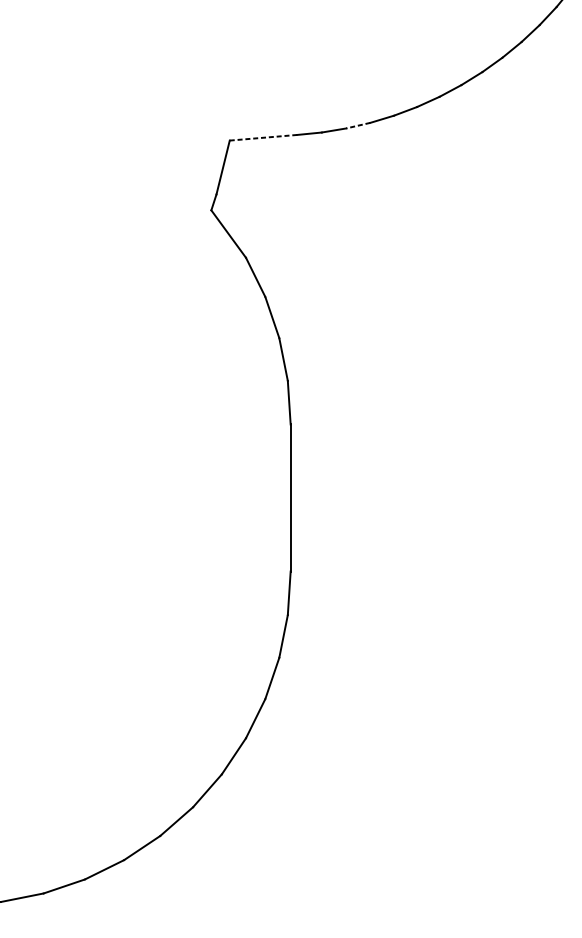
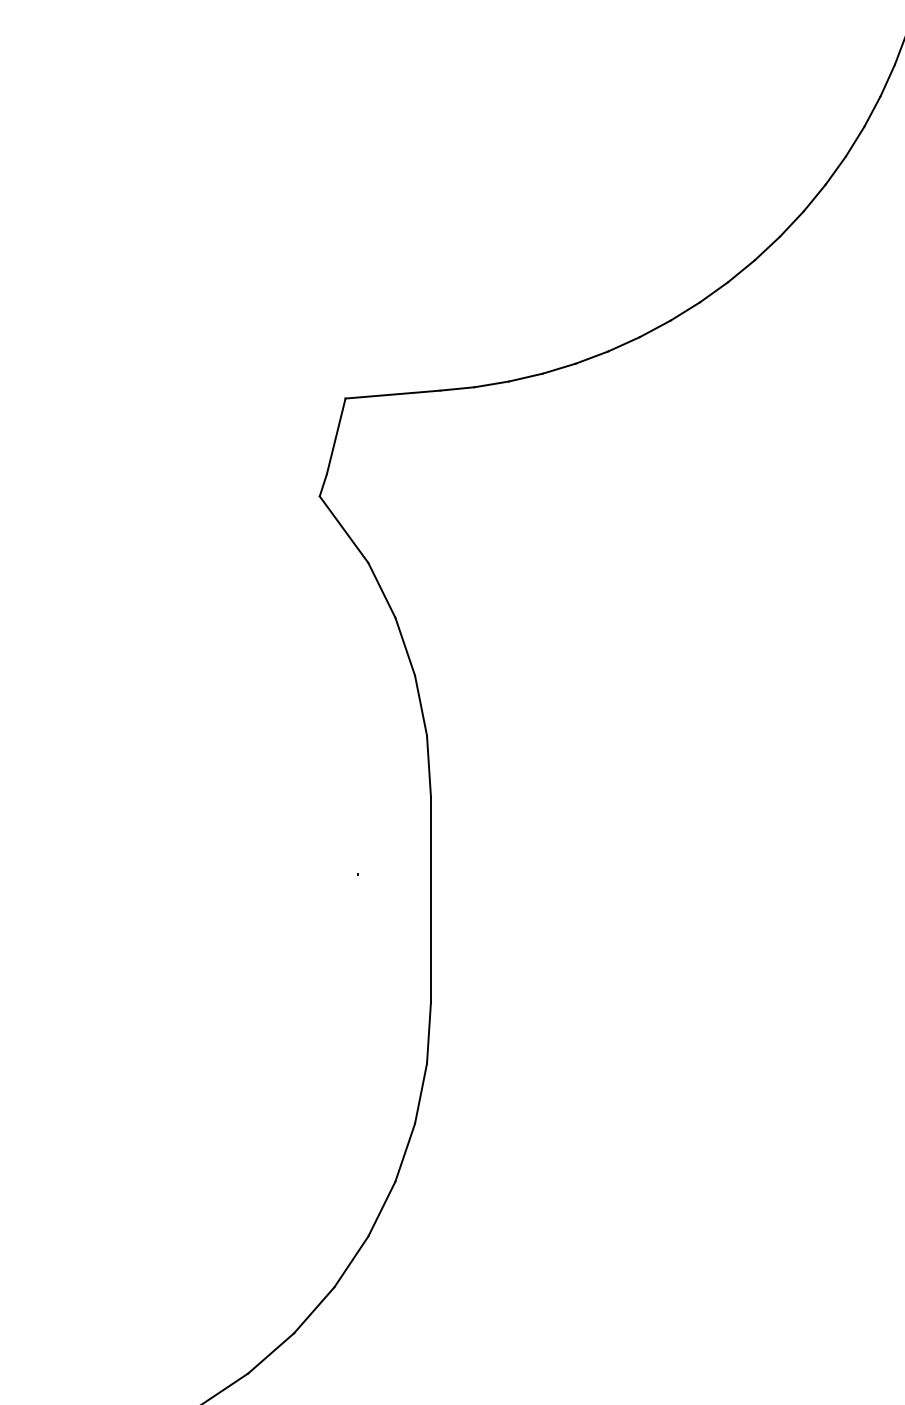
line: (358, 125) -> (525, 377), dashed -> solid
line: (263, 137) -> (392, 394), dashed -> solid

